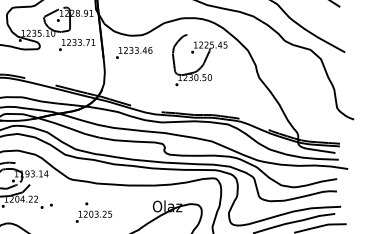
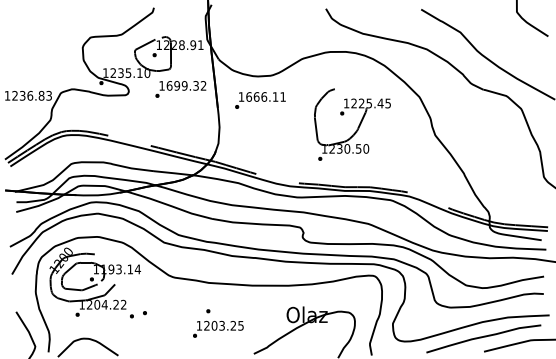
text: (81, 42) -> (186, 85), 1233.71 -> 1699.32
text: (138, 50) -> (266, 96), 1233.46 -> 1666.11
part: (200, 60) -> (352, 124), moved
text: (94, 212) -> (218, 323), moved

